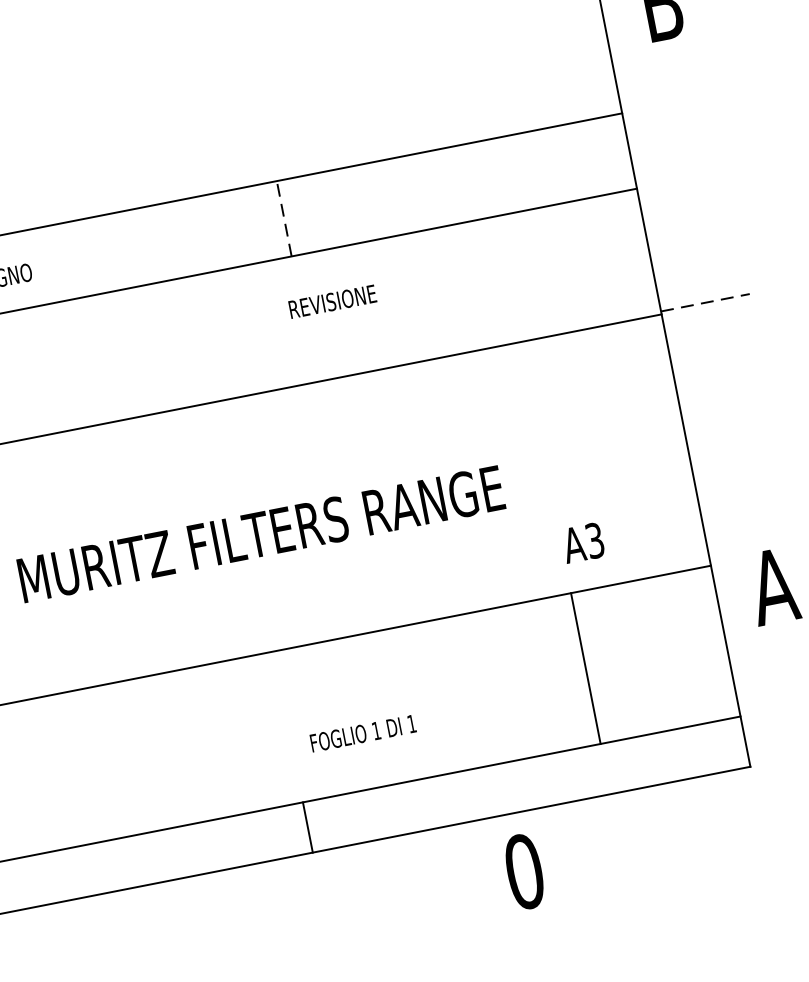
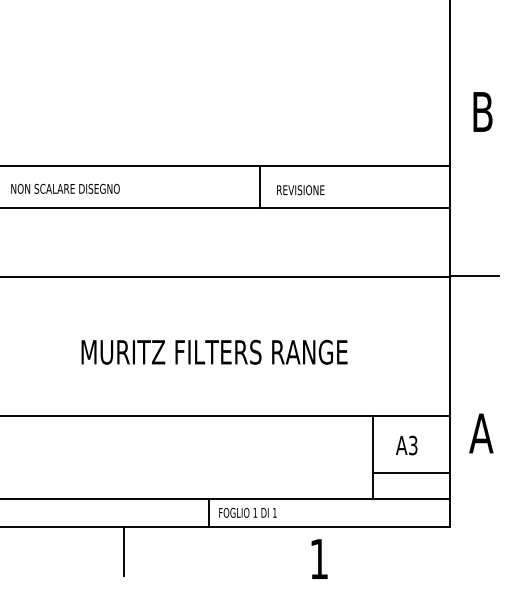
line: (284, 219) -> (259, 187), dashed -> solid
text: (332, 302) -> (300, 190), moved
line: (706, 302) -> (475, 275), dashed -> solid
text: (582, 543) -> (406, 445), moved
line: (660, 681) -> (411, 472), added
text: (362, 733) -> (247, 512), moved
text: (524, 870) -> (319, 558), 0 -> 1
line: (166, 925) -> (123, 550), added

